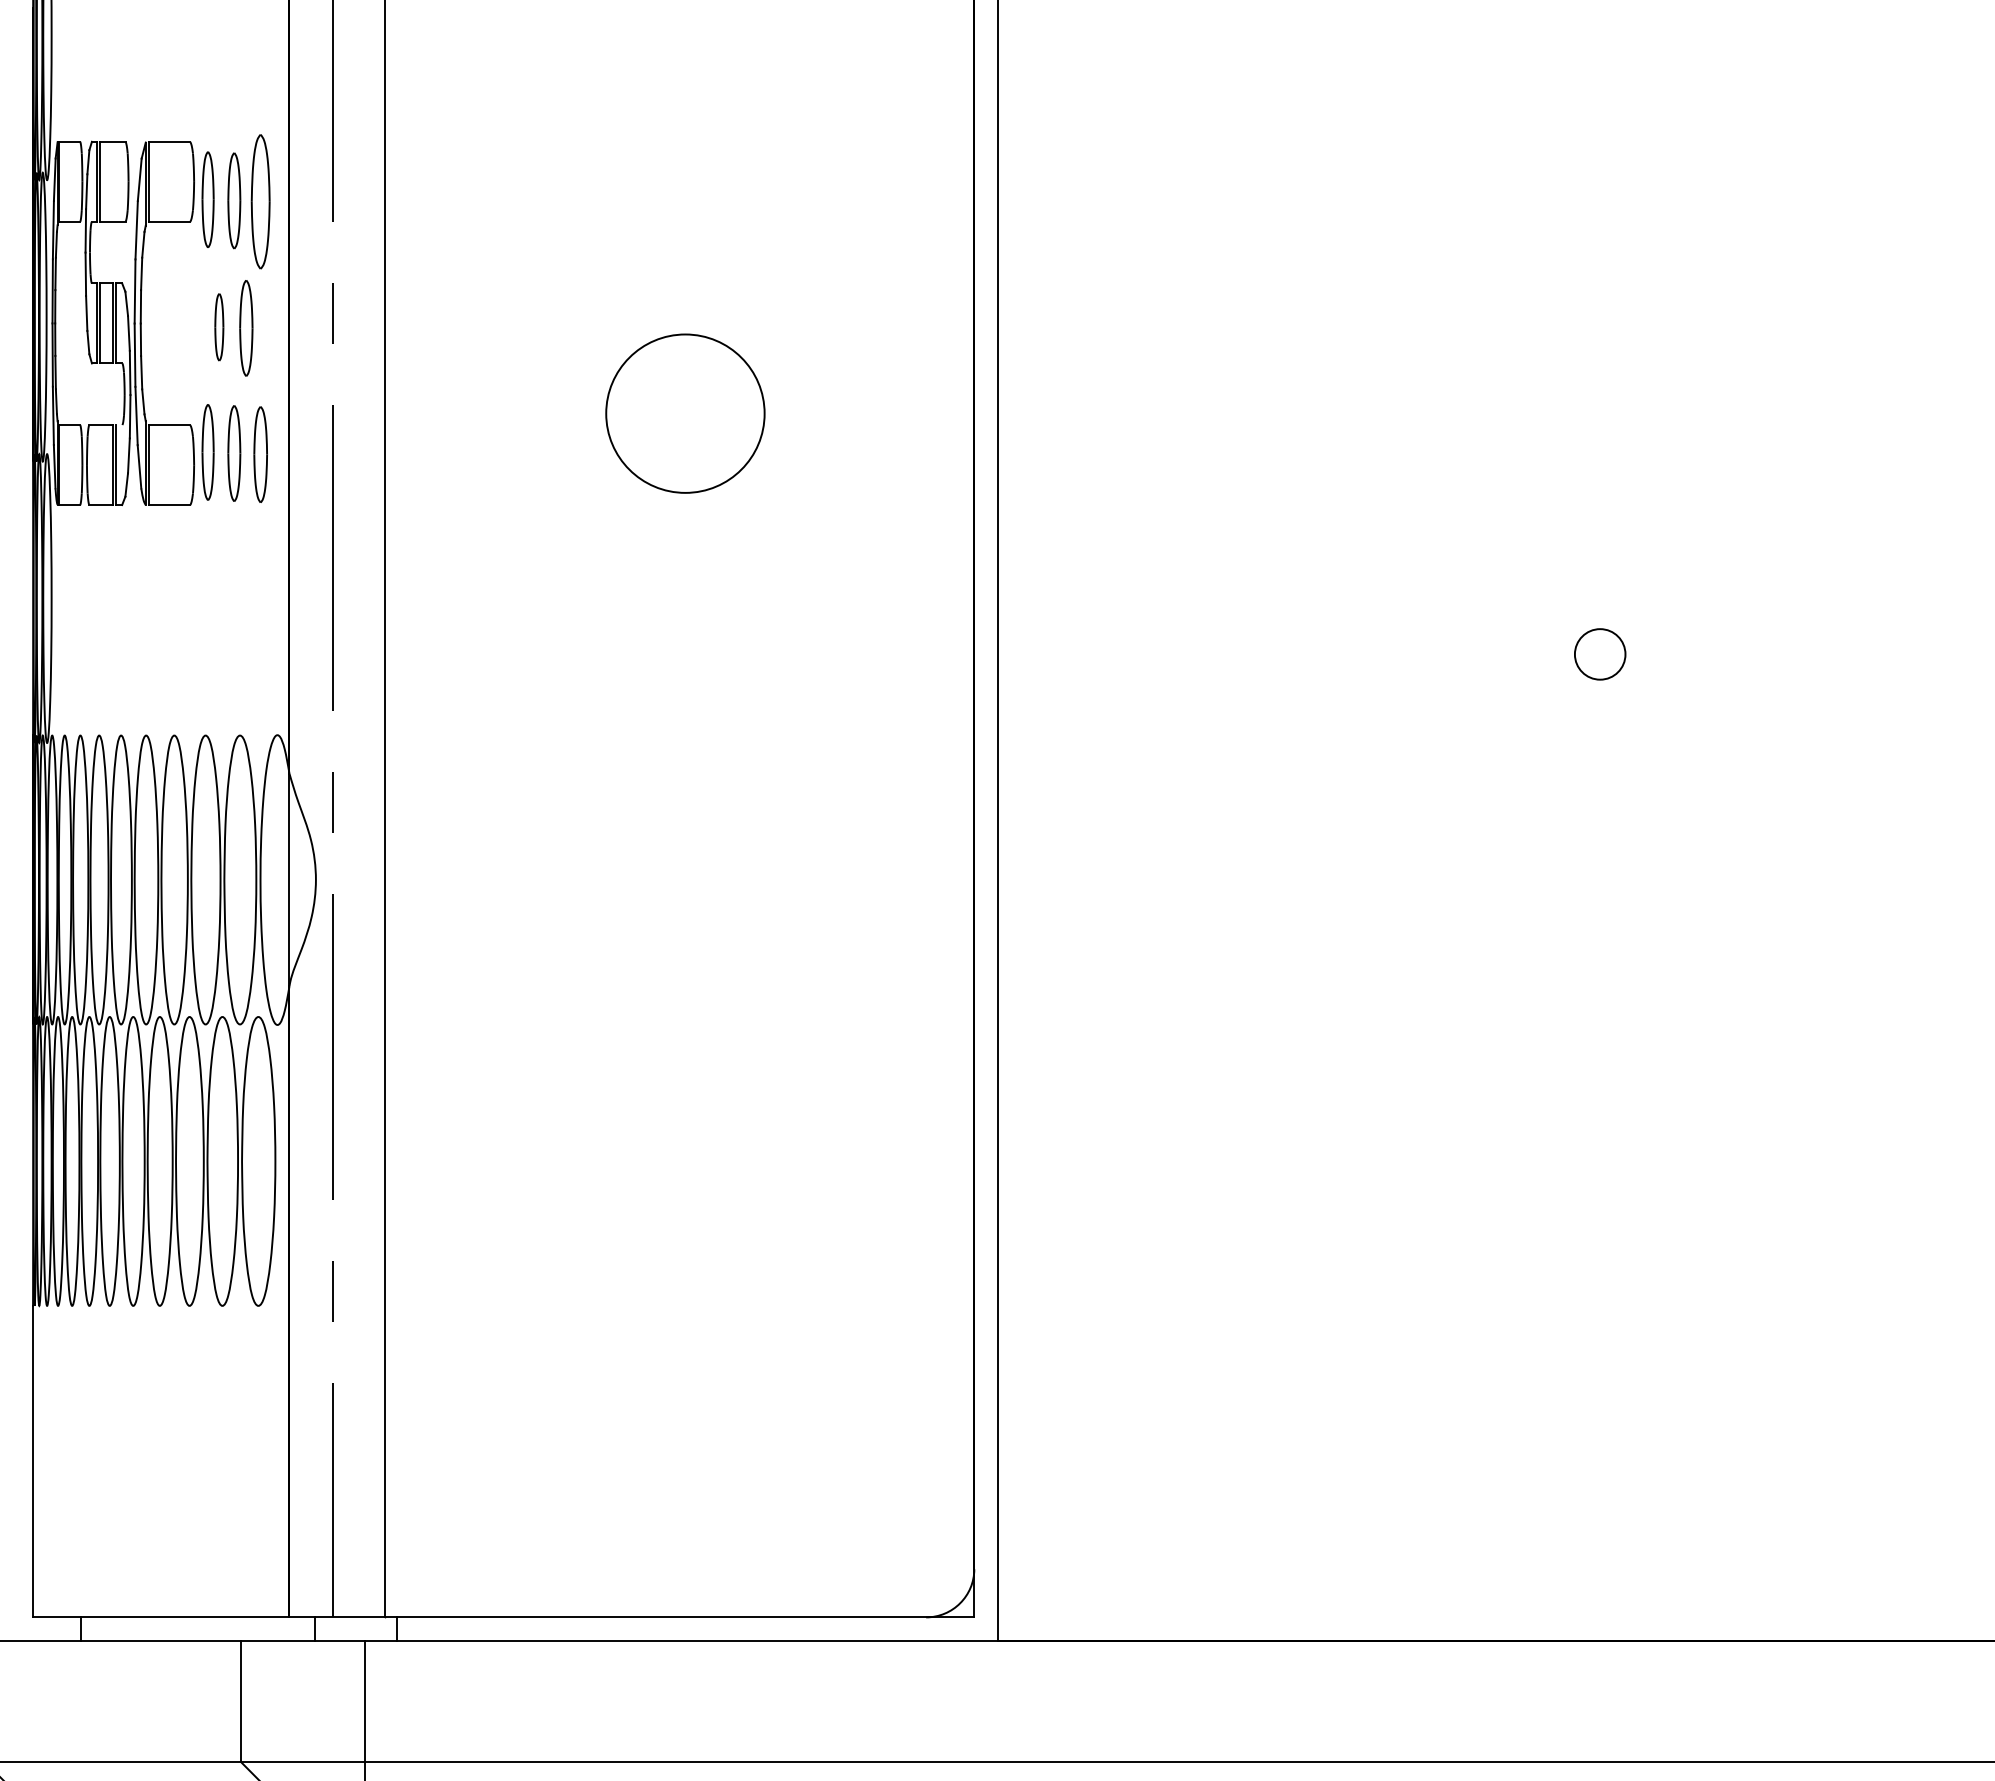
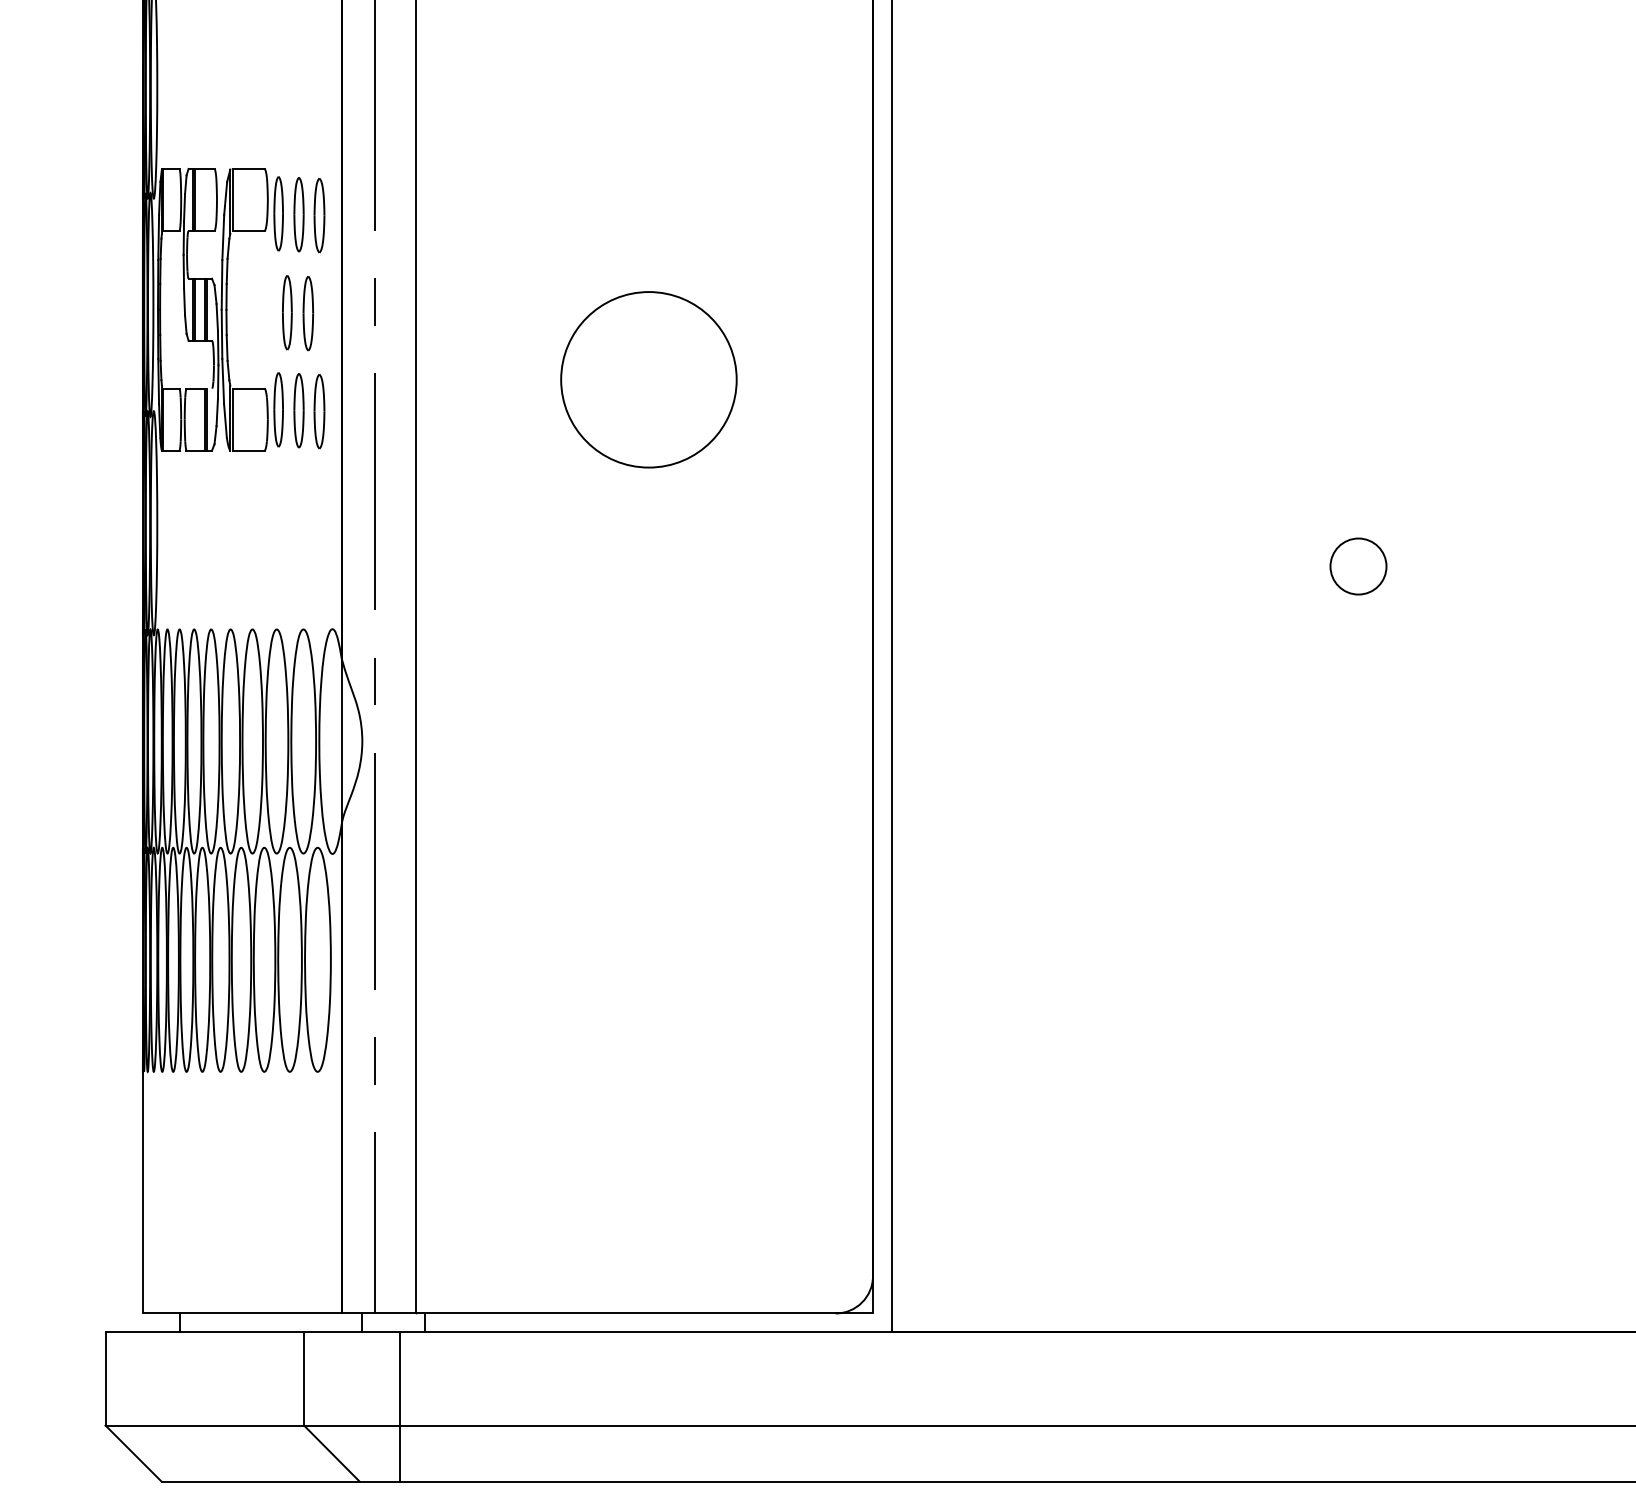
part: (260, 201) -> (319, 215), size x0.71
part: (219, 326) -> (287, 312), size x1.43
circle: (684, 413) -> (648, 379), size x1.43
circle: (1600, 654) -> (1358, 566), size x1.43

